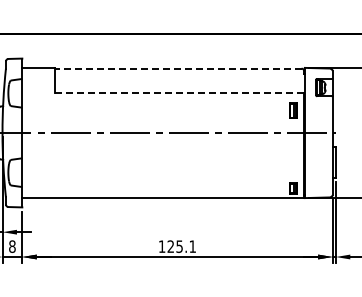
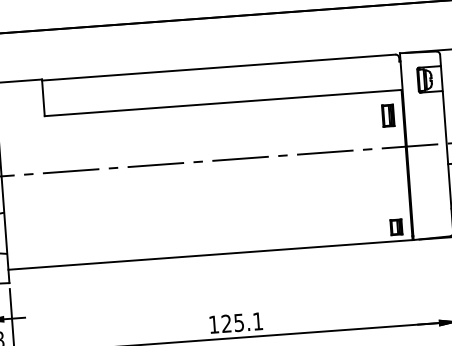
line: (177, 68) -> (217, 67), dashed -> solid
line: (179, 93) -> (222, 103), dashed -> solid

